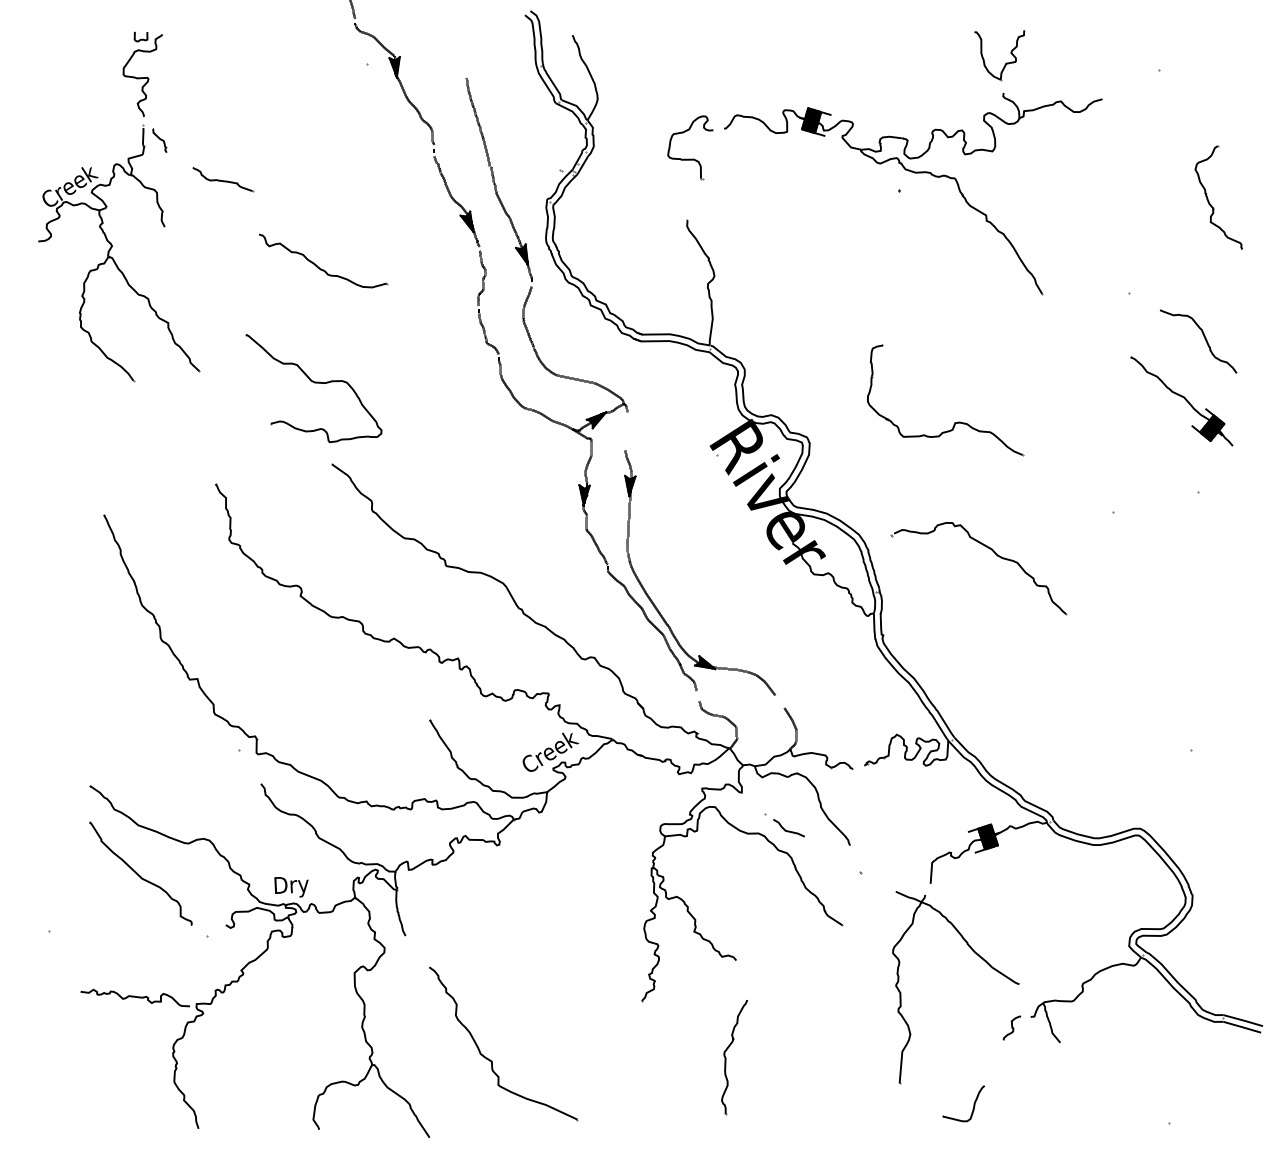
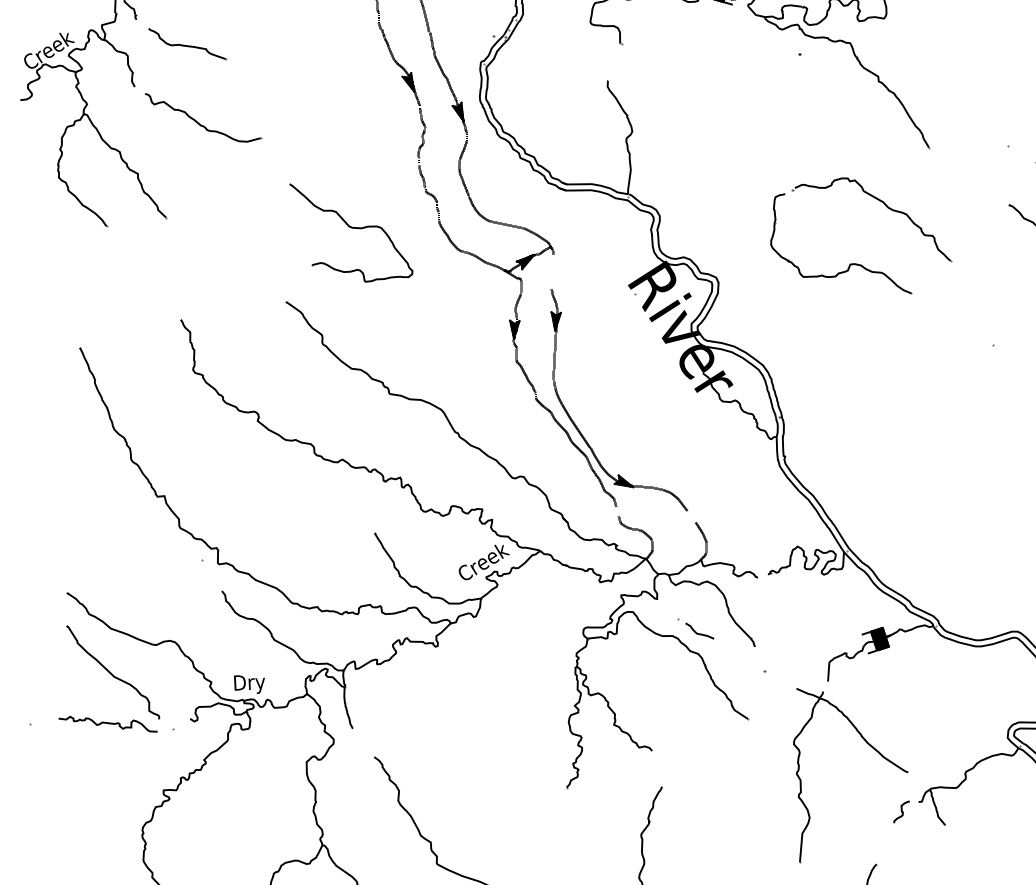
part: (222, 179) -> (187, 44), size x1.43
part: (317, 265) -> (197, 121), moved
part: (313, 388) -> (350, 233), moved
part: (993, 552) -> (884, 205), moved
curve: (134, 997) -> (107, 723), moved

